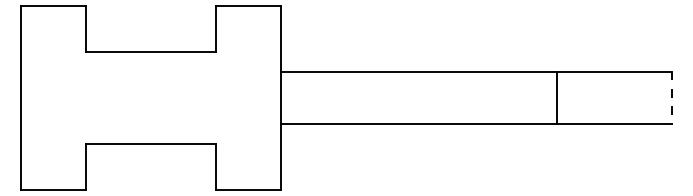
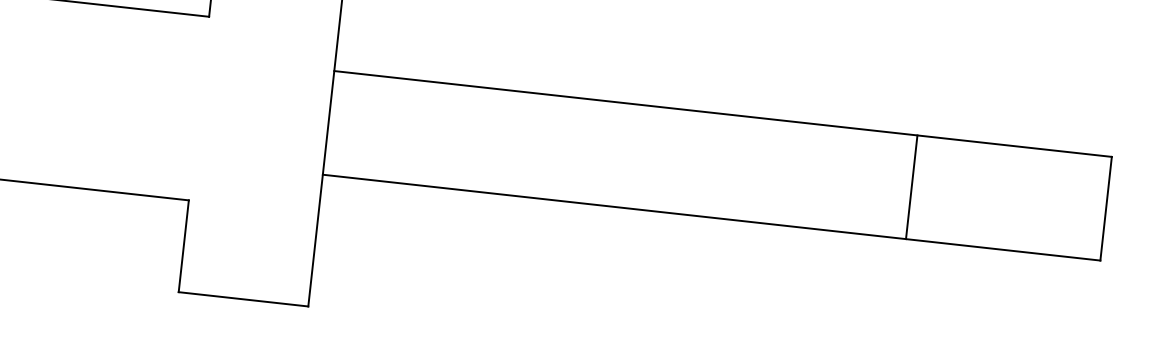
line: (556, 97) -> (911, 186), moved
line: (672, 98) -> (1106, 209), dashed -> solid

